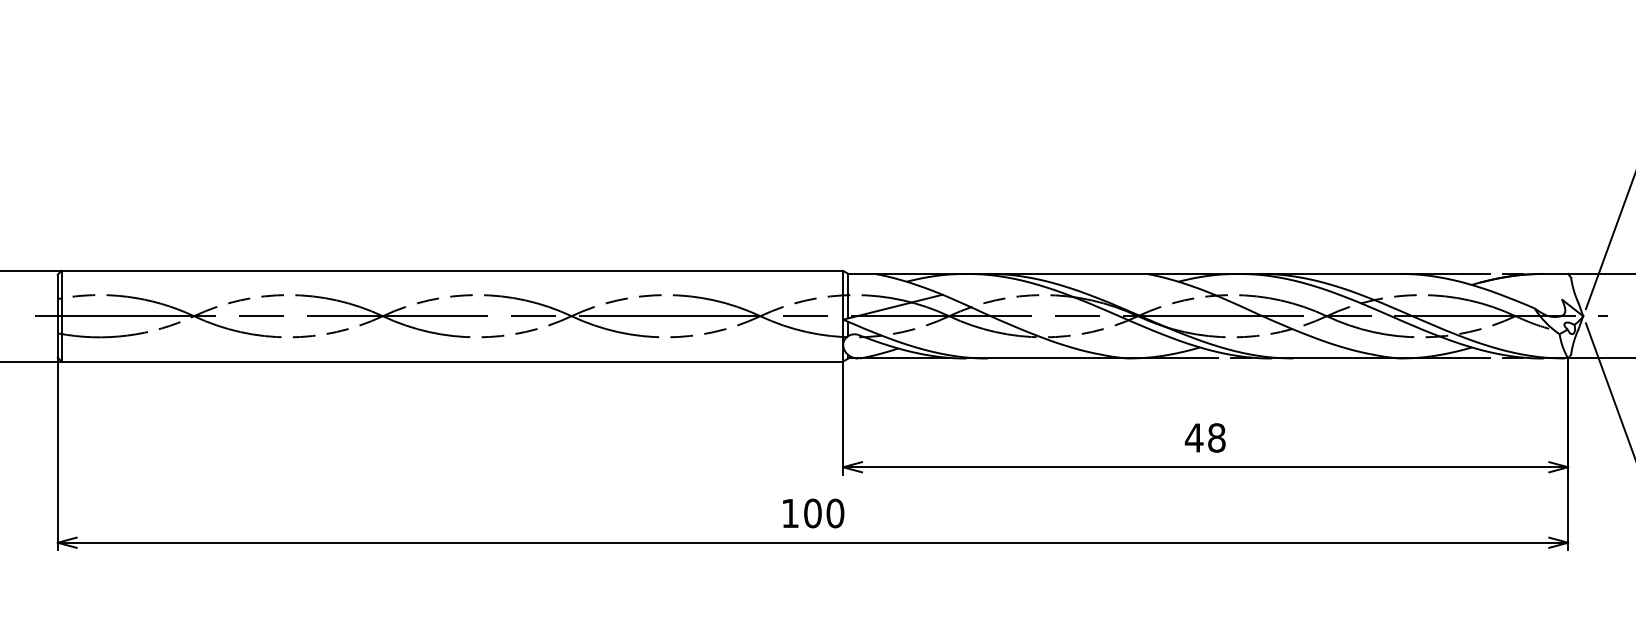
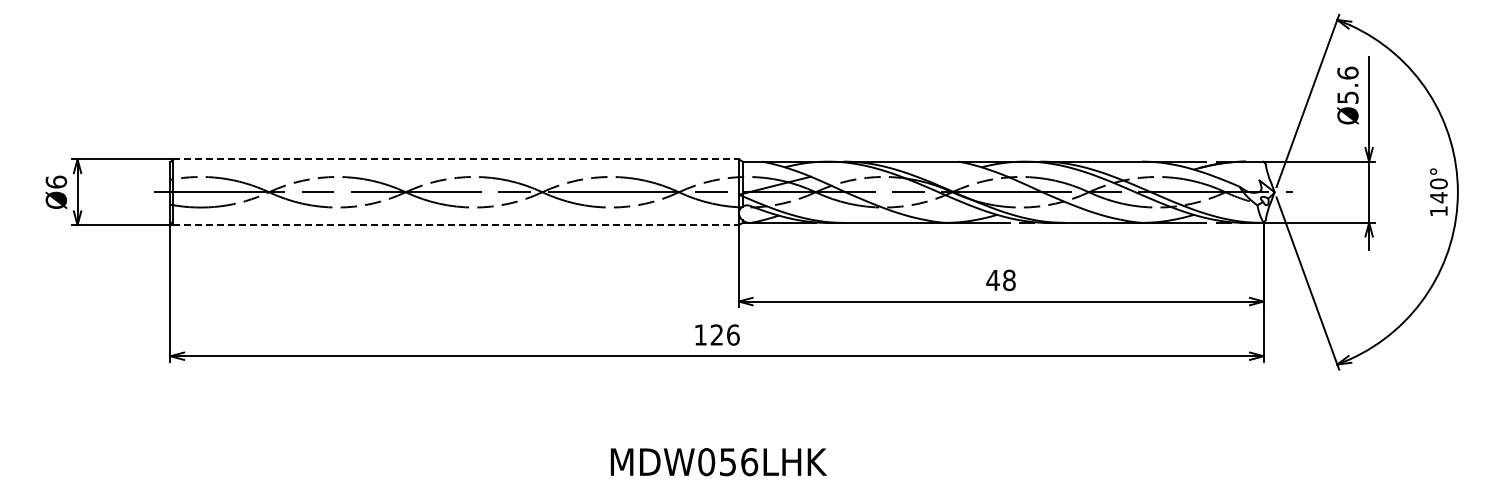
line: (452, 270) -> (456, 159), solid -> dashed
line: (452, 362) -> (456, 225), solid -> dashed
text: (823, 512) -> (724, 334), 100 -> 126

